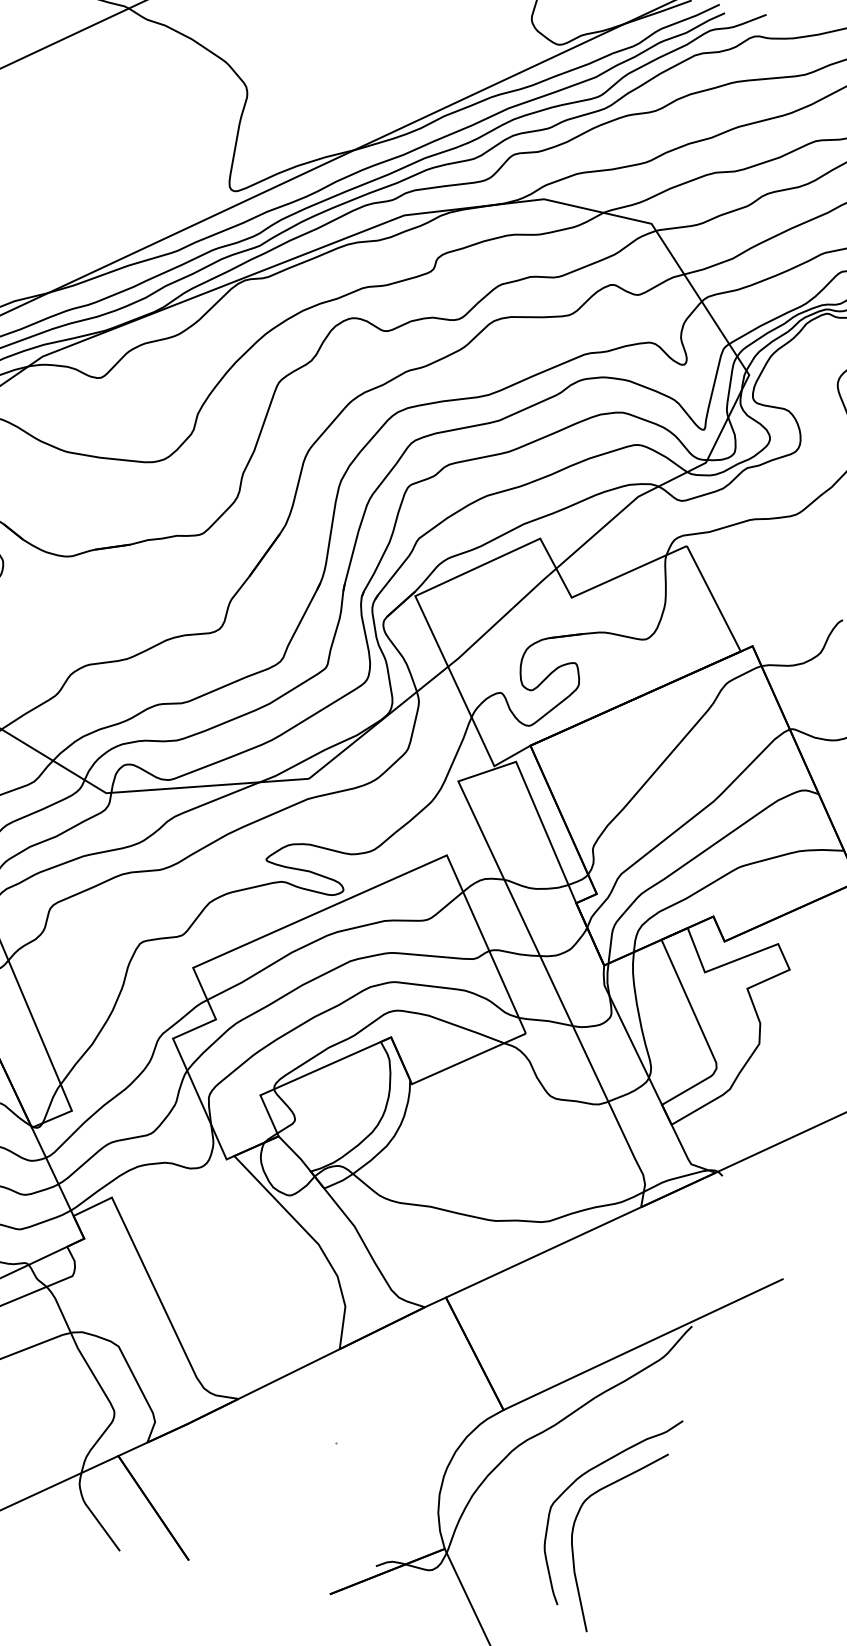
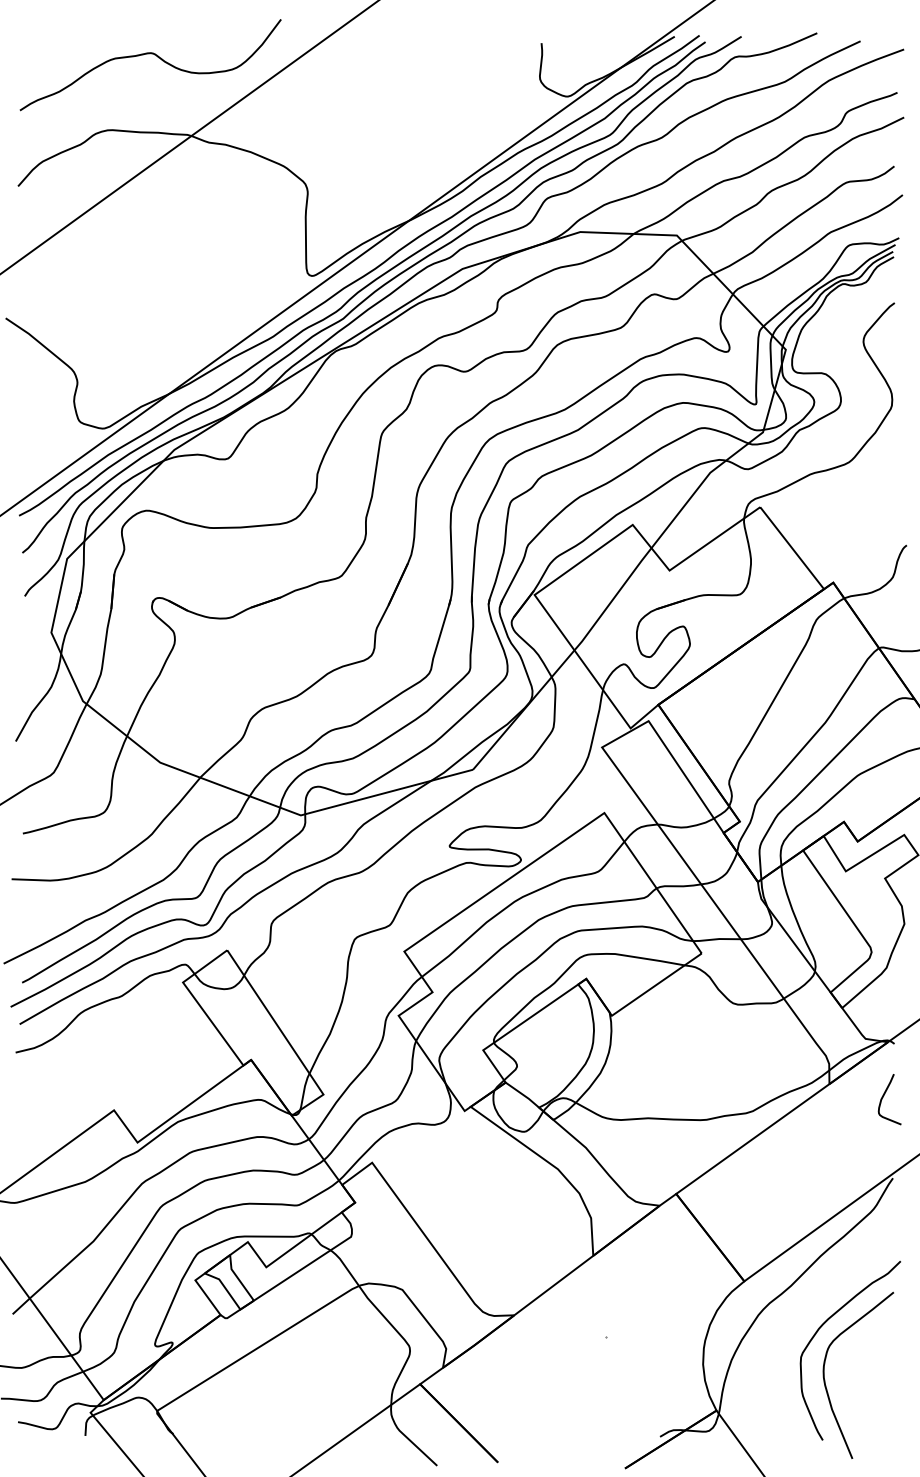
curve: (698, 1233) -> (883, 1097), added

